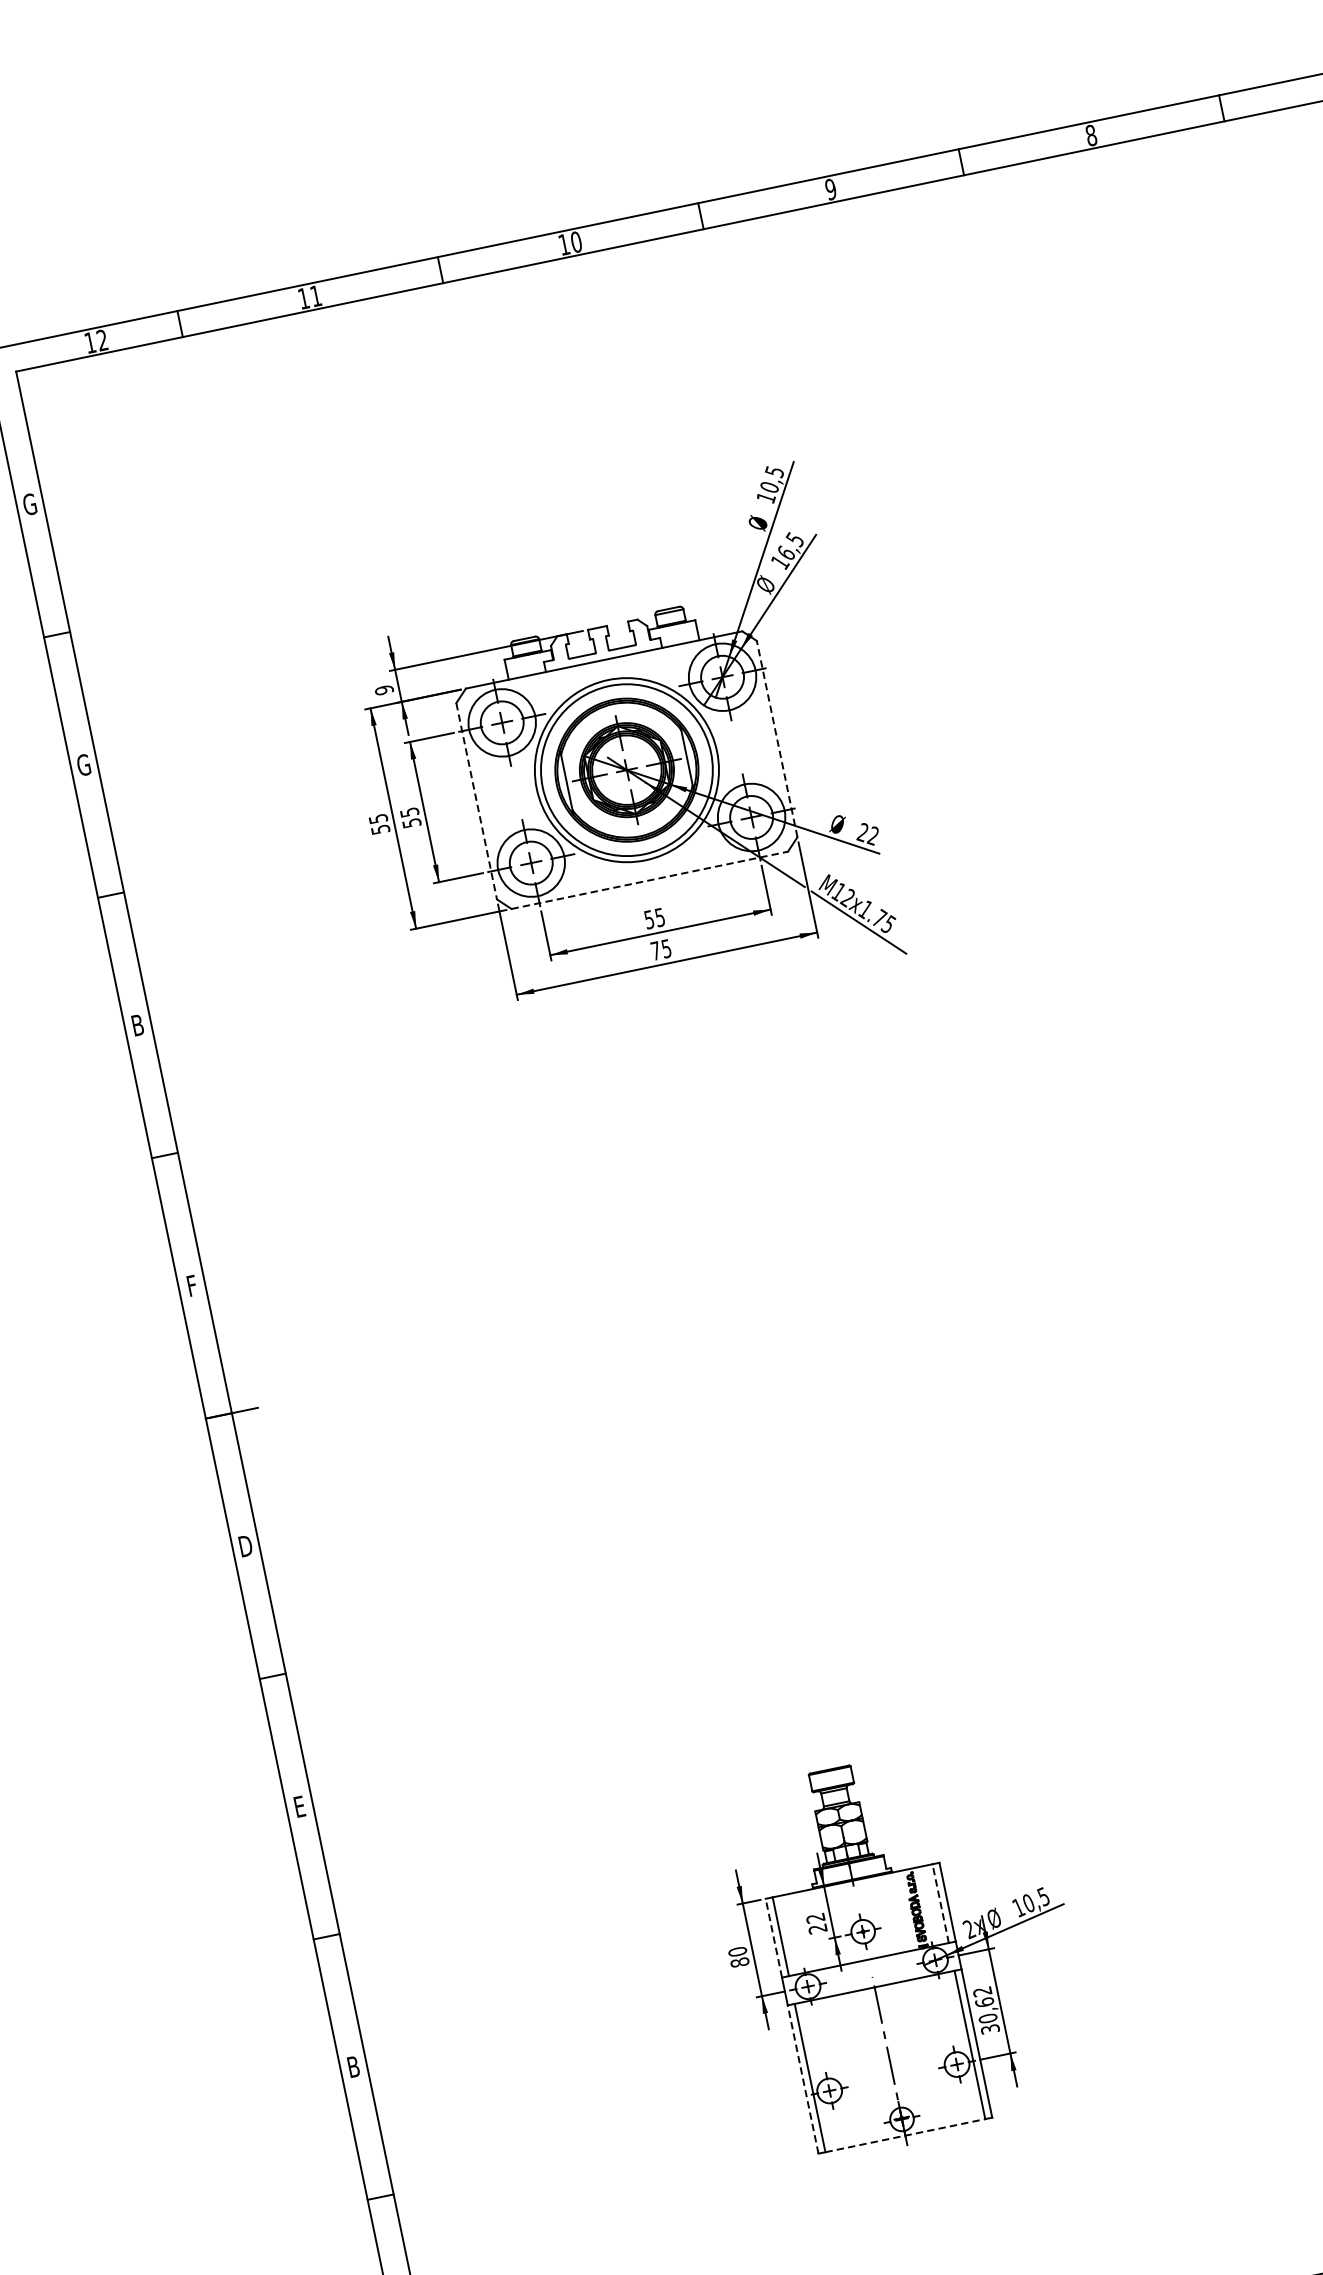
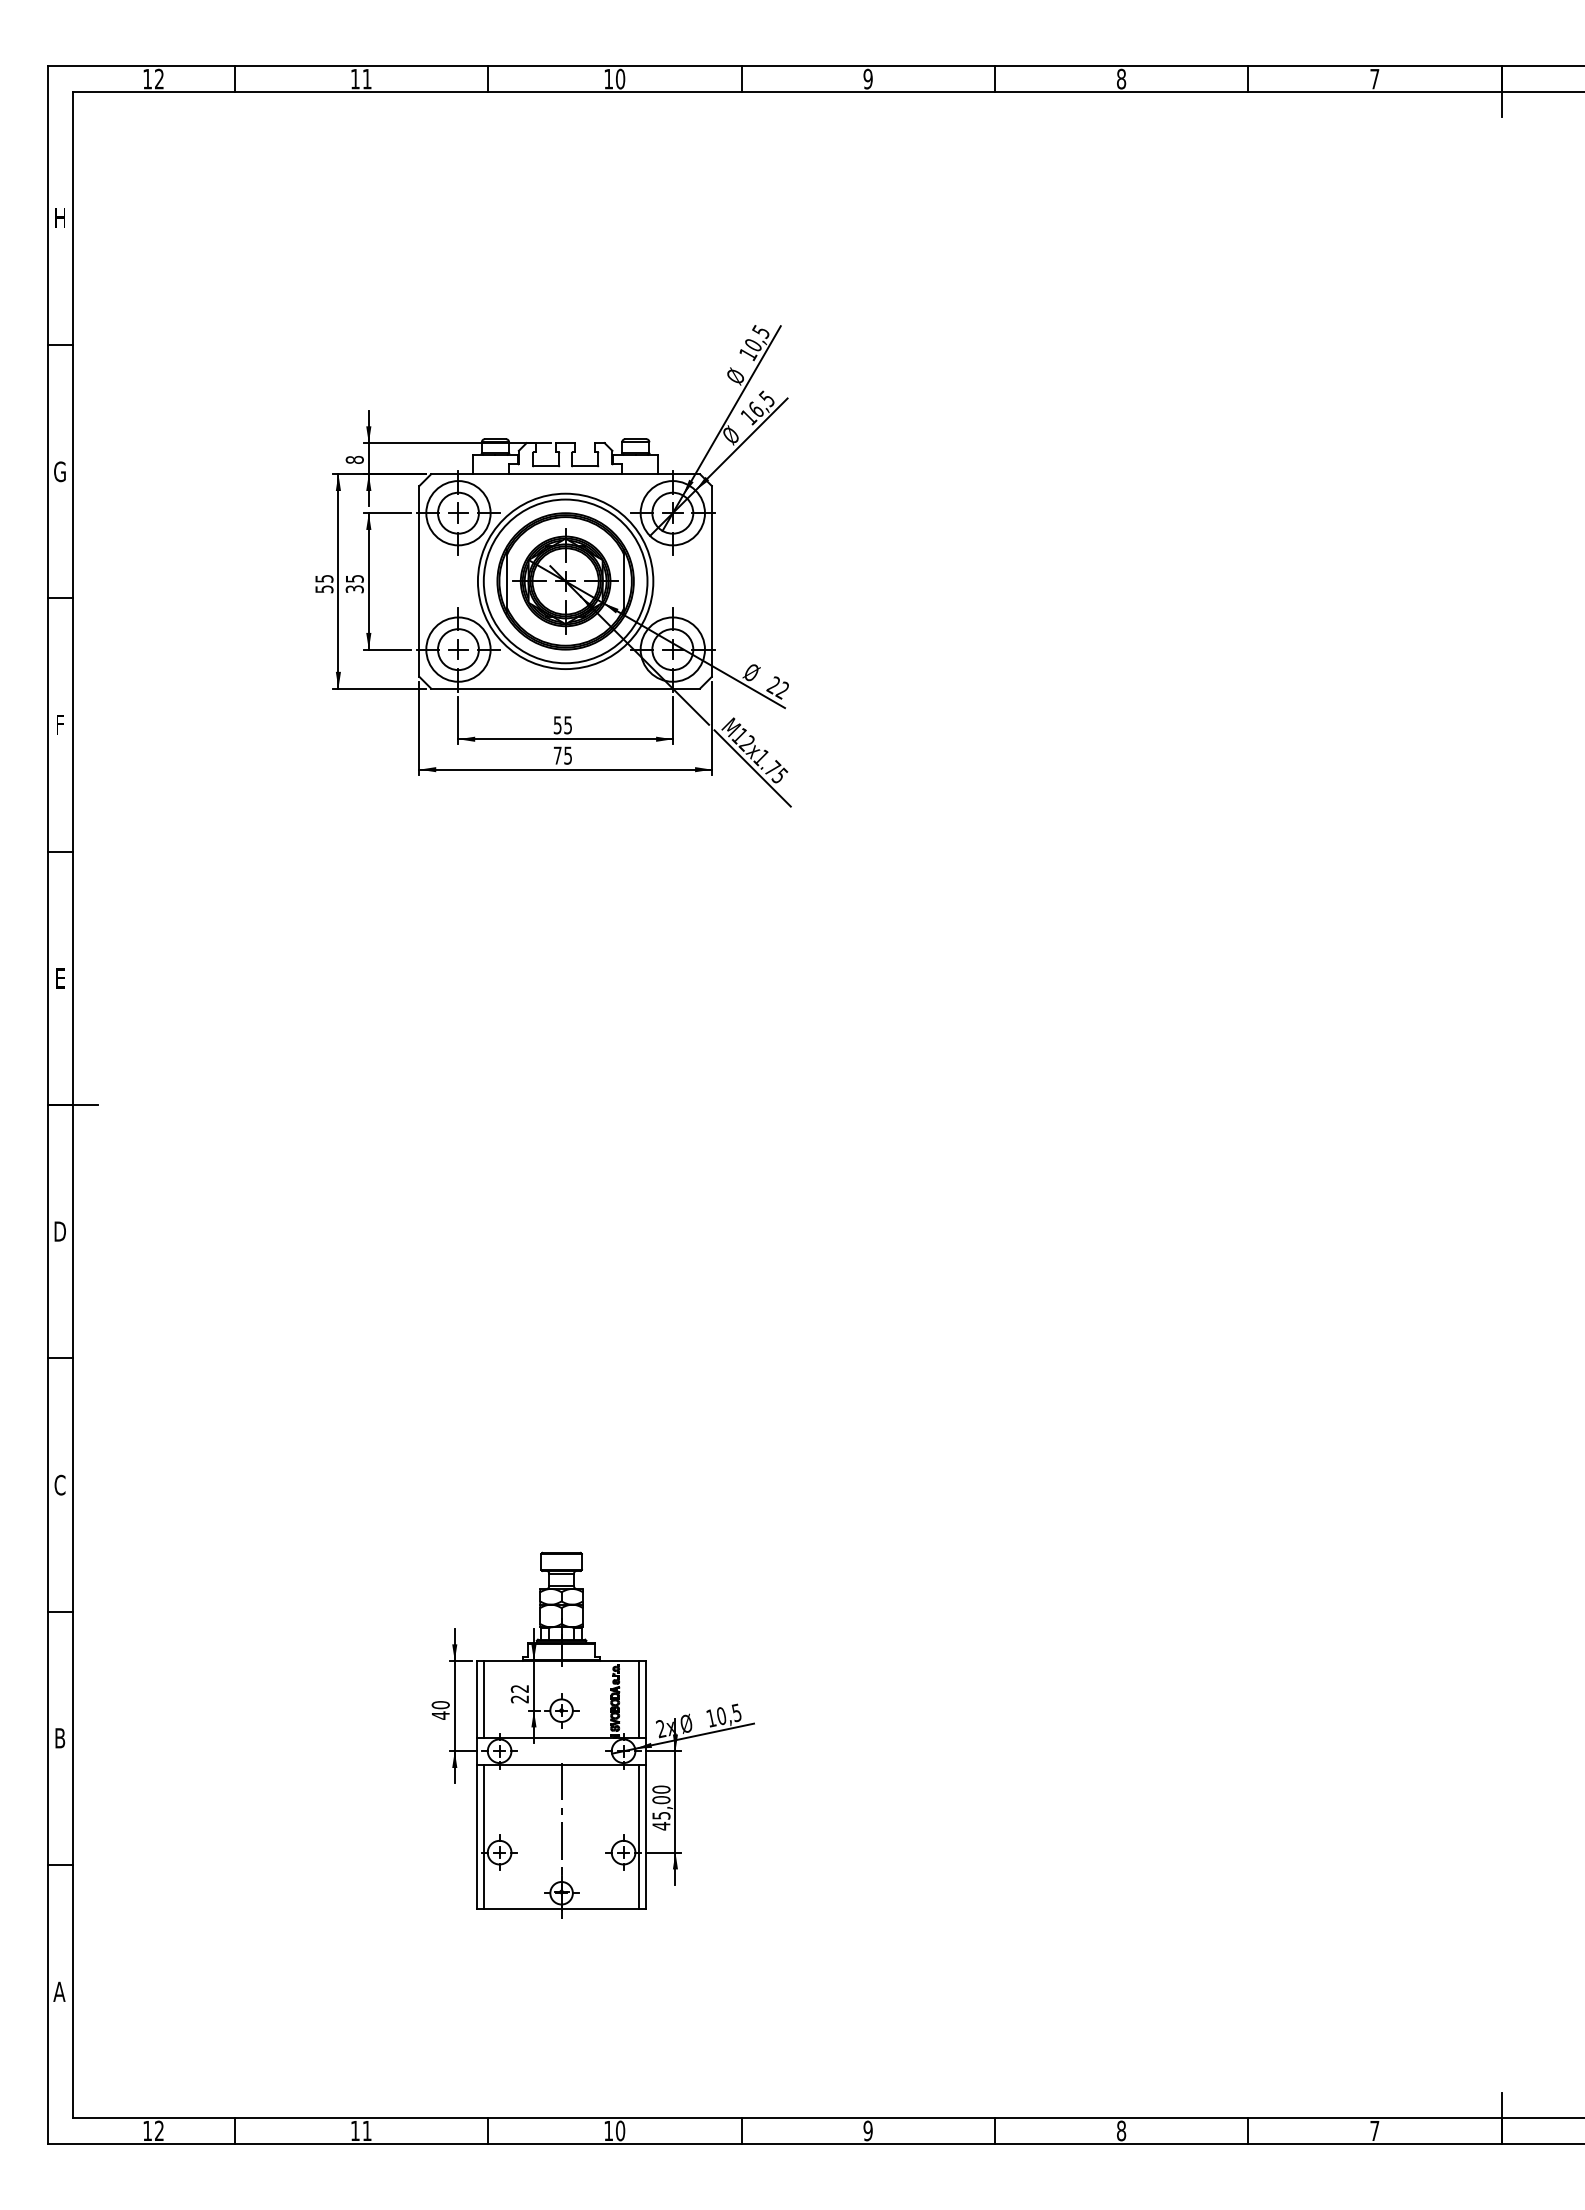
text: (29, 503) -> (59, 217), G -> H
text: (384, 690) -> (354, 460), 9 -> 8
line: (776, 738) -> (711, 580), dashed -> solid
line: (476, 801) -> (419, 581), dashed -> solid
text: (411, 822) -> (354, 588), 55 -> 35
line: (650, 880) -> (566, 688), dashed -> solid
text: (137, 1024) -> (59, 724), B -> F
text: (192, 1285) -> (60, 978), F -> E
text: (298, 1806) -> (59, 1484), E -> C
line: (940, 1902) -> (639, 1698), dashed -> solid
line: (774, 1937) -> (477, 1698), dashed -> solid
text: (739, 1962) -> (440, 1715), 80 -> 40
text: (986, 2010) -> (661, 1807), 30,62 -> 45,00
line: (803, 2079) -> (477, 1836), dashed -> solid
line: (905, 2136) -> (561, 1909), dashed -> solid

